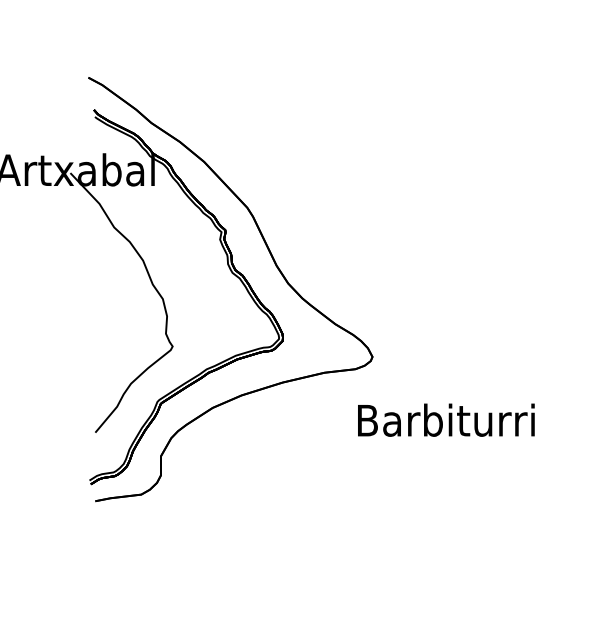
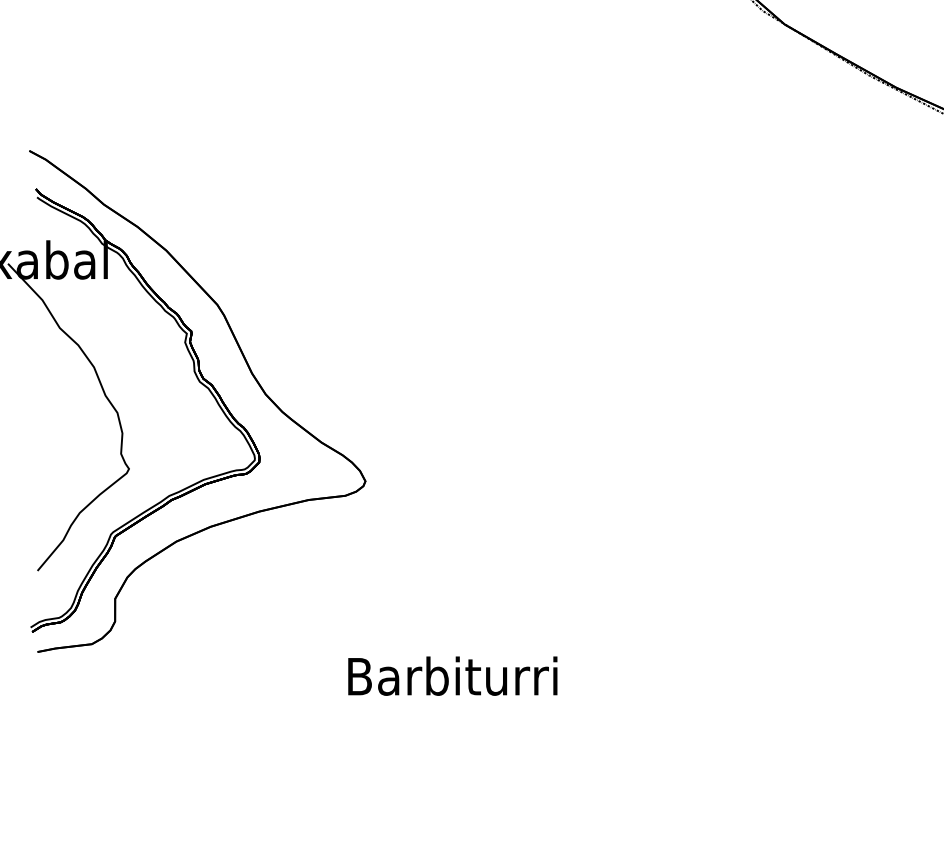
text: (446, 419) -> (452, 675), moved

